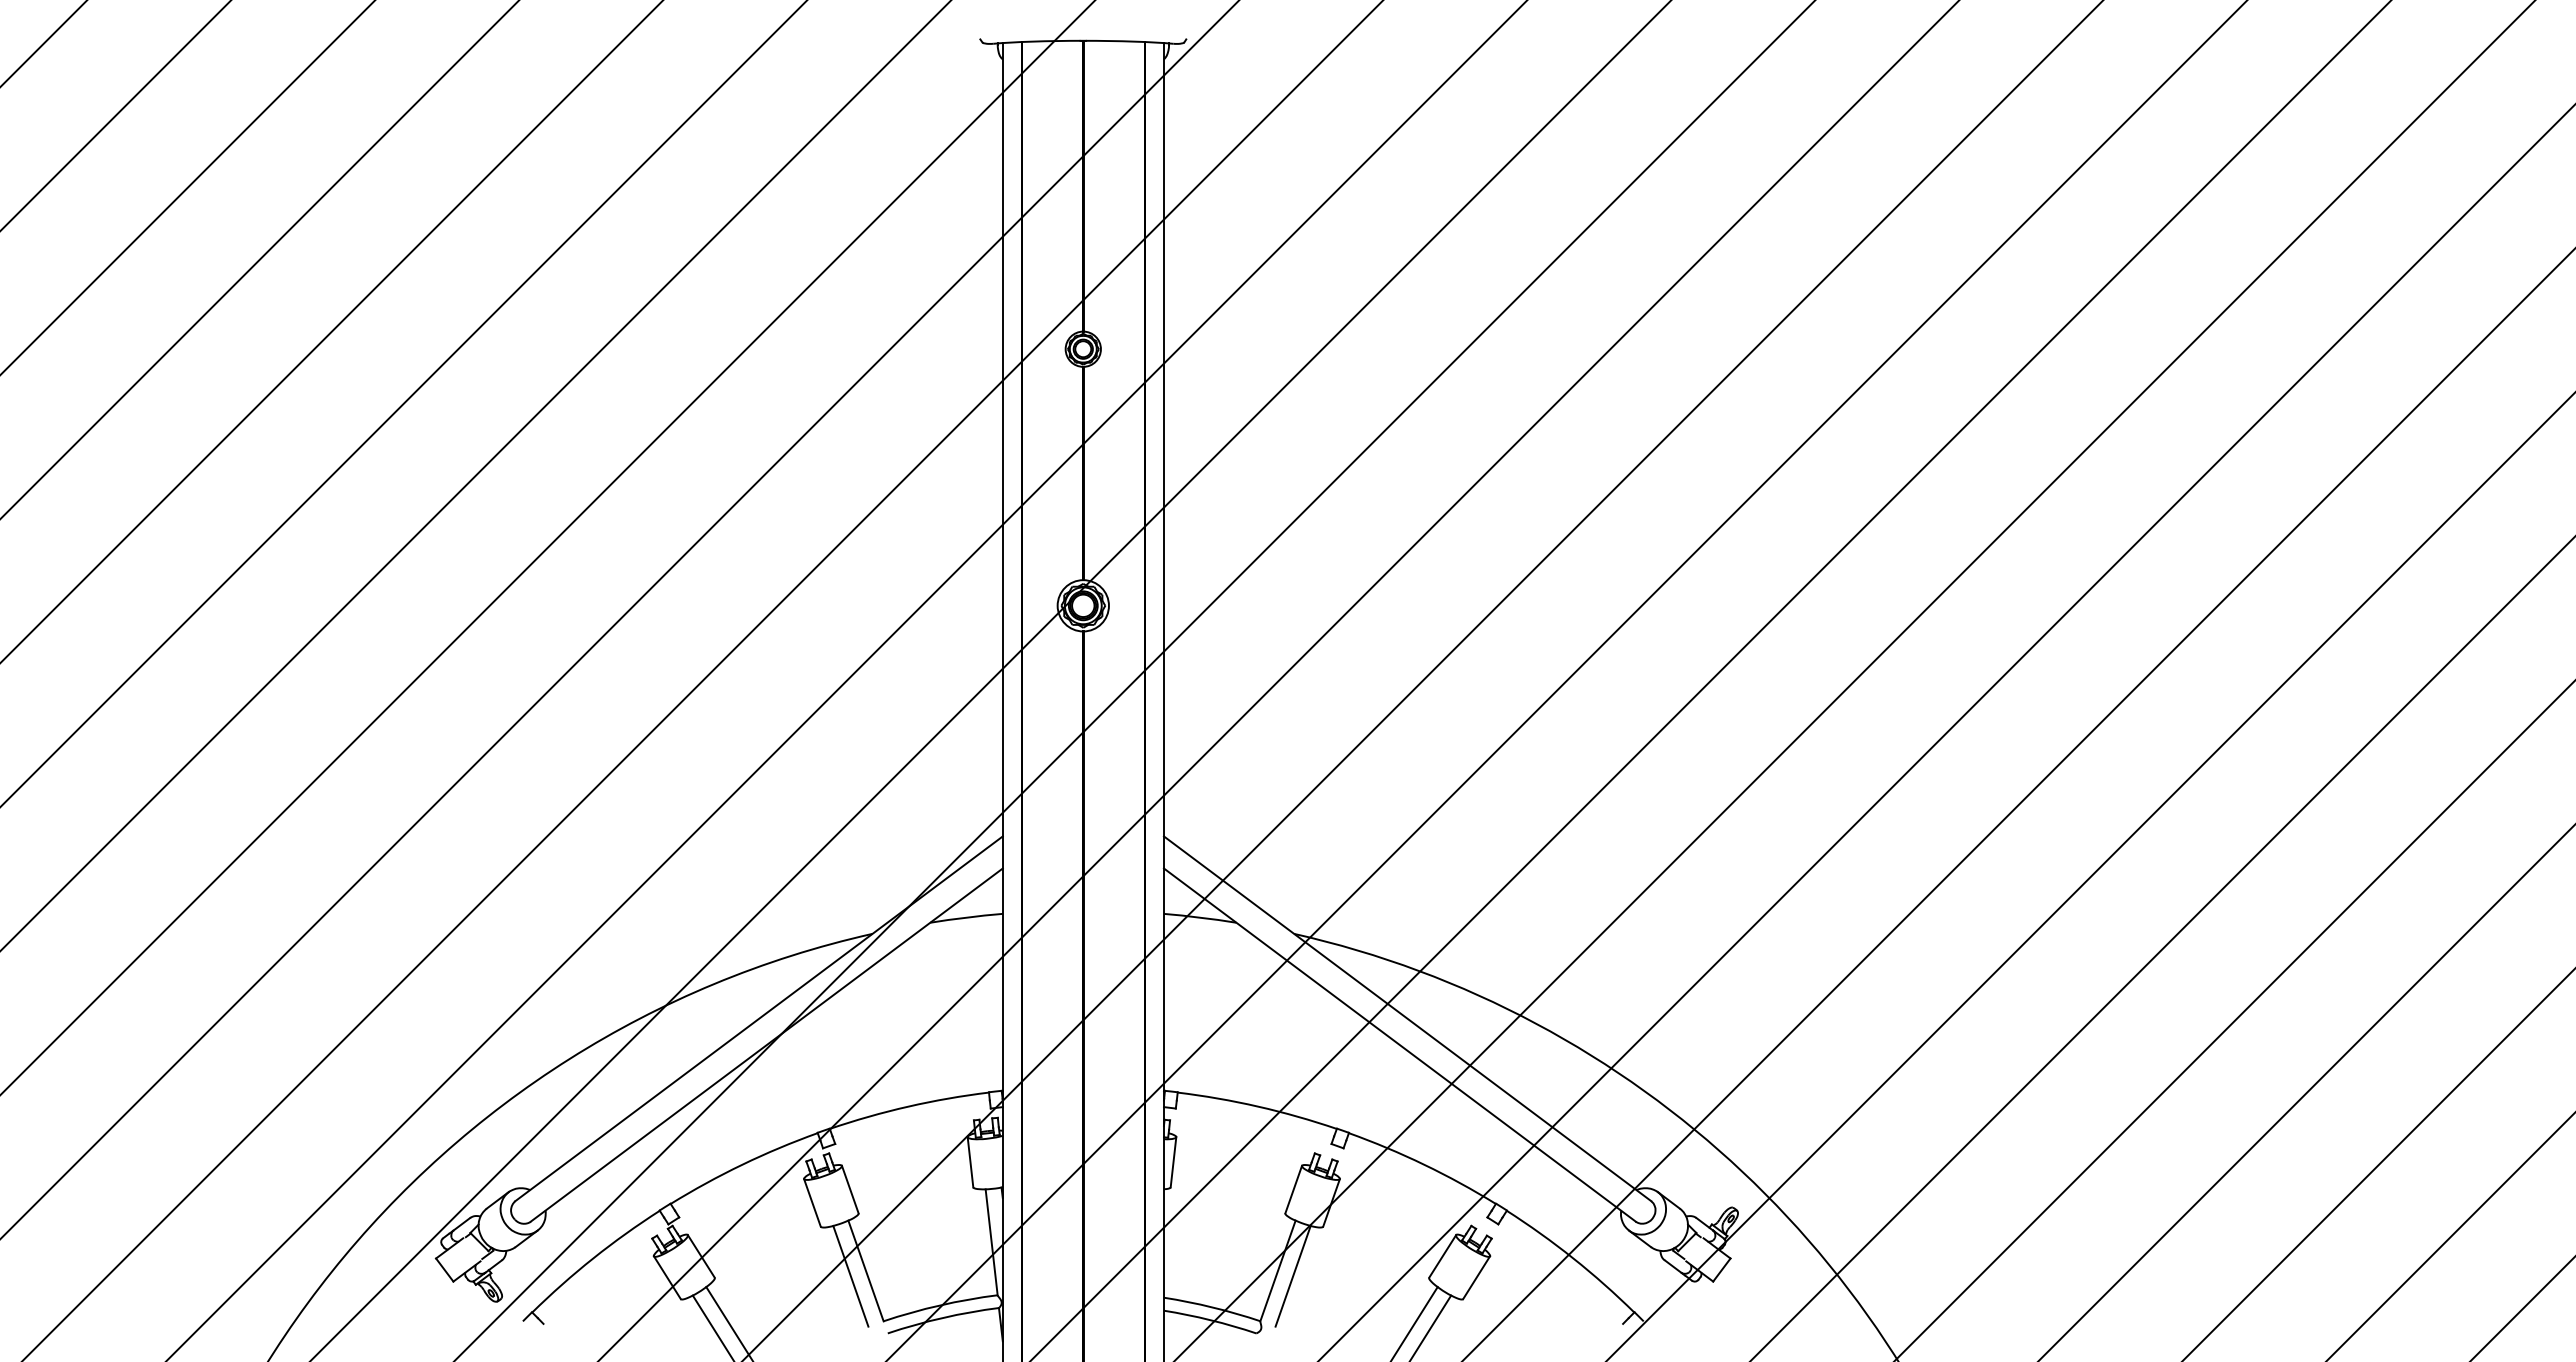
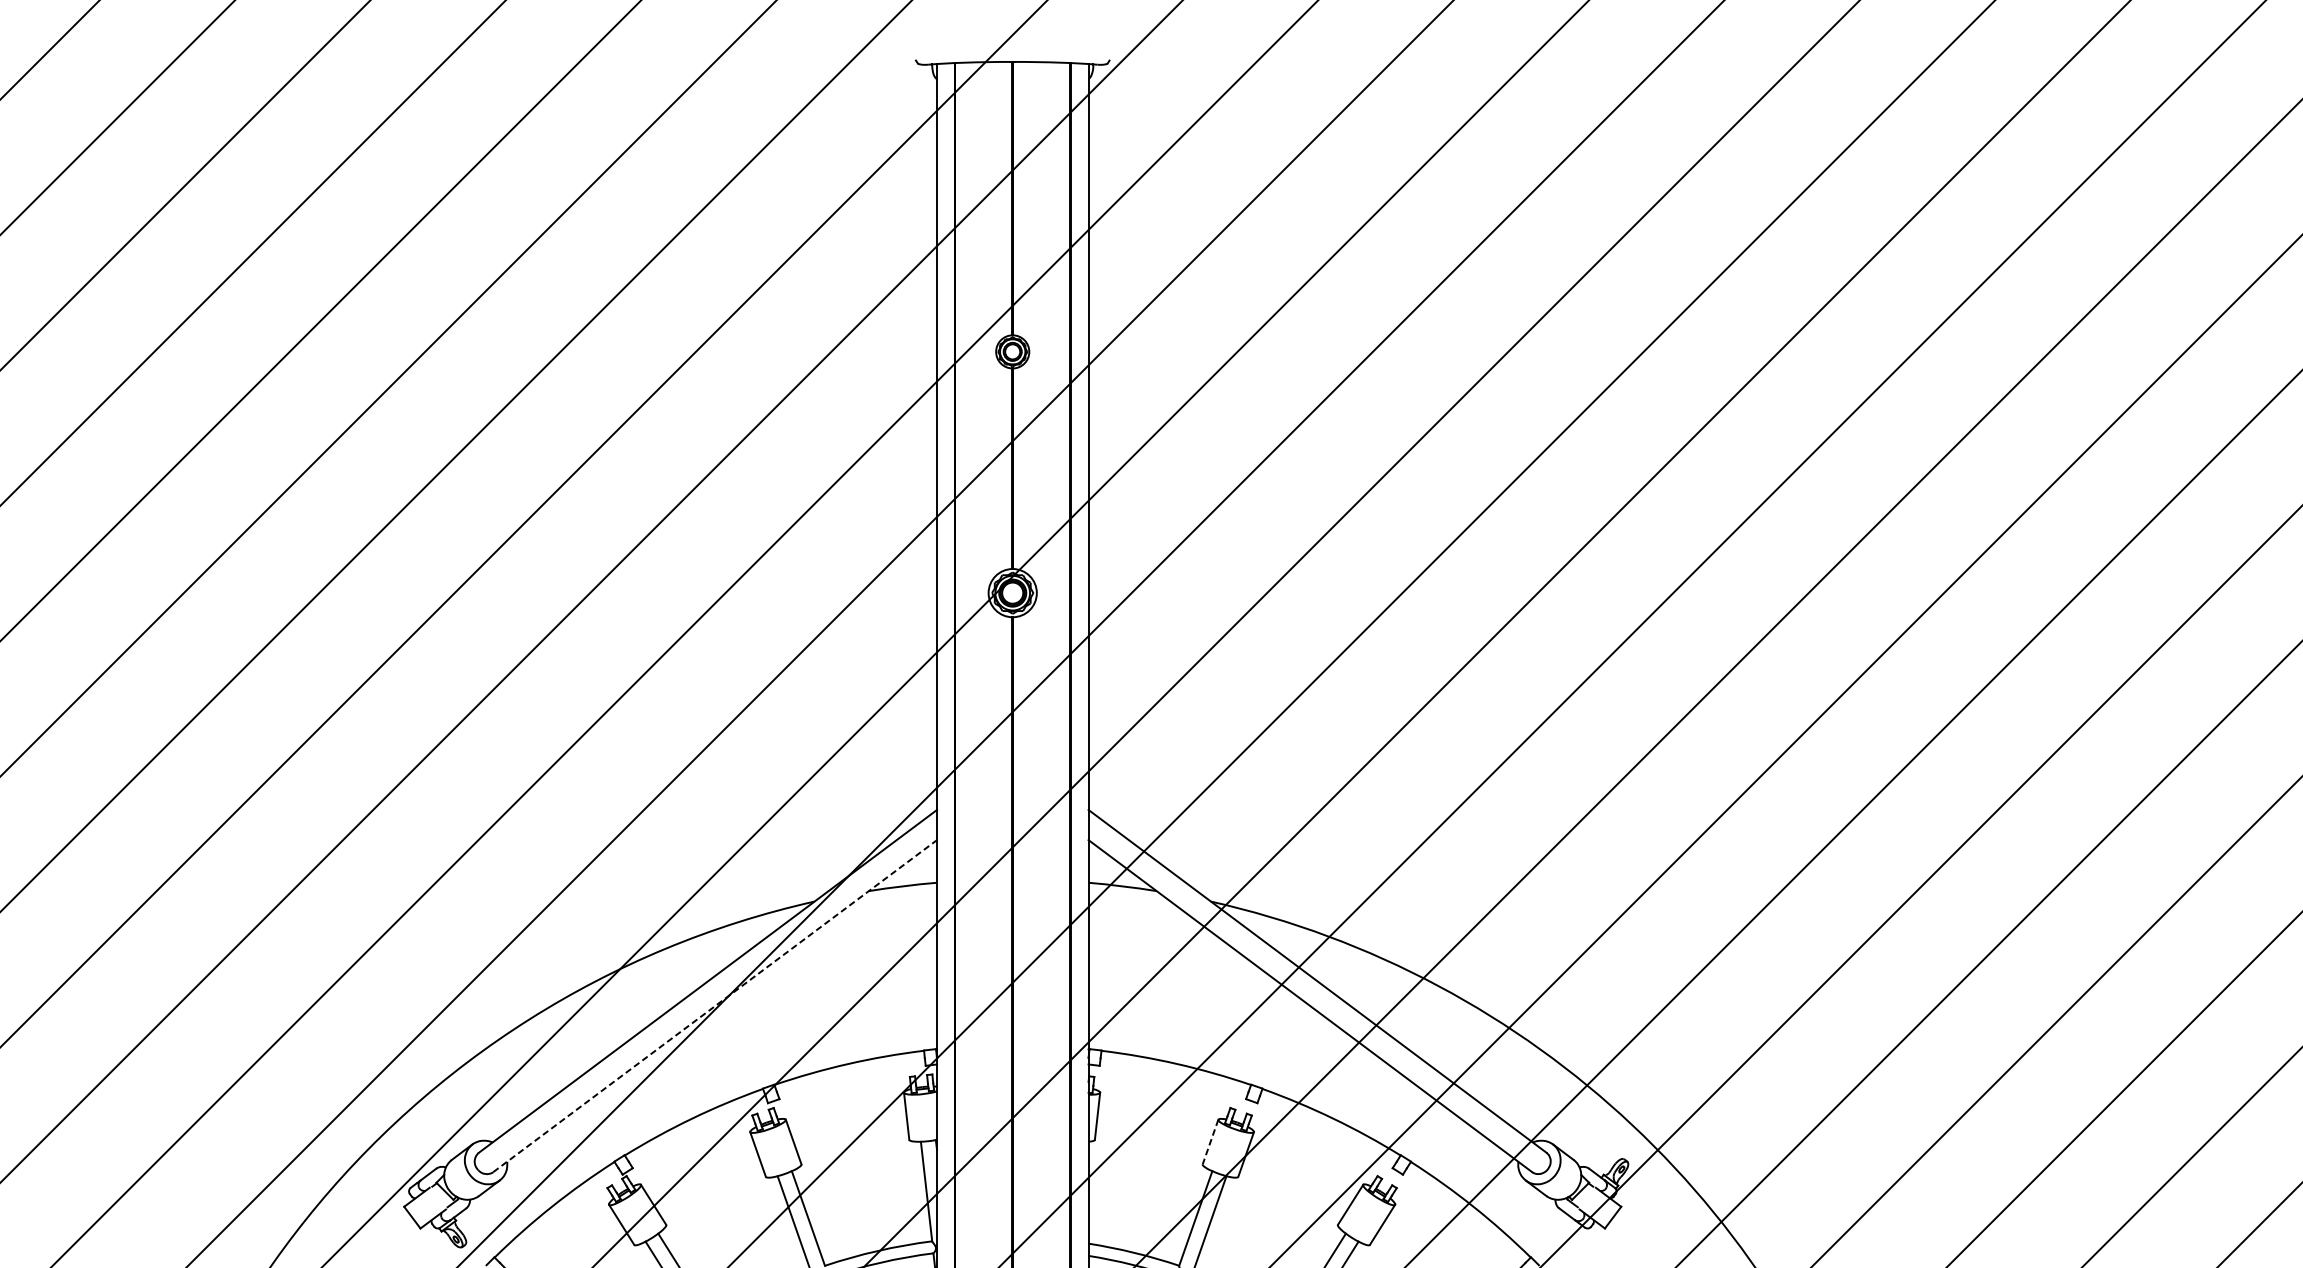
line: (766, 1045) -> (714, 1006), solid -> dashed
line: (1293, 1190) -> (1210, 1142), solid -> dashed

